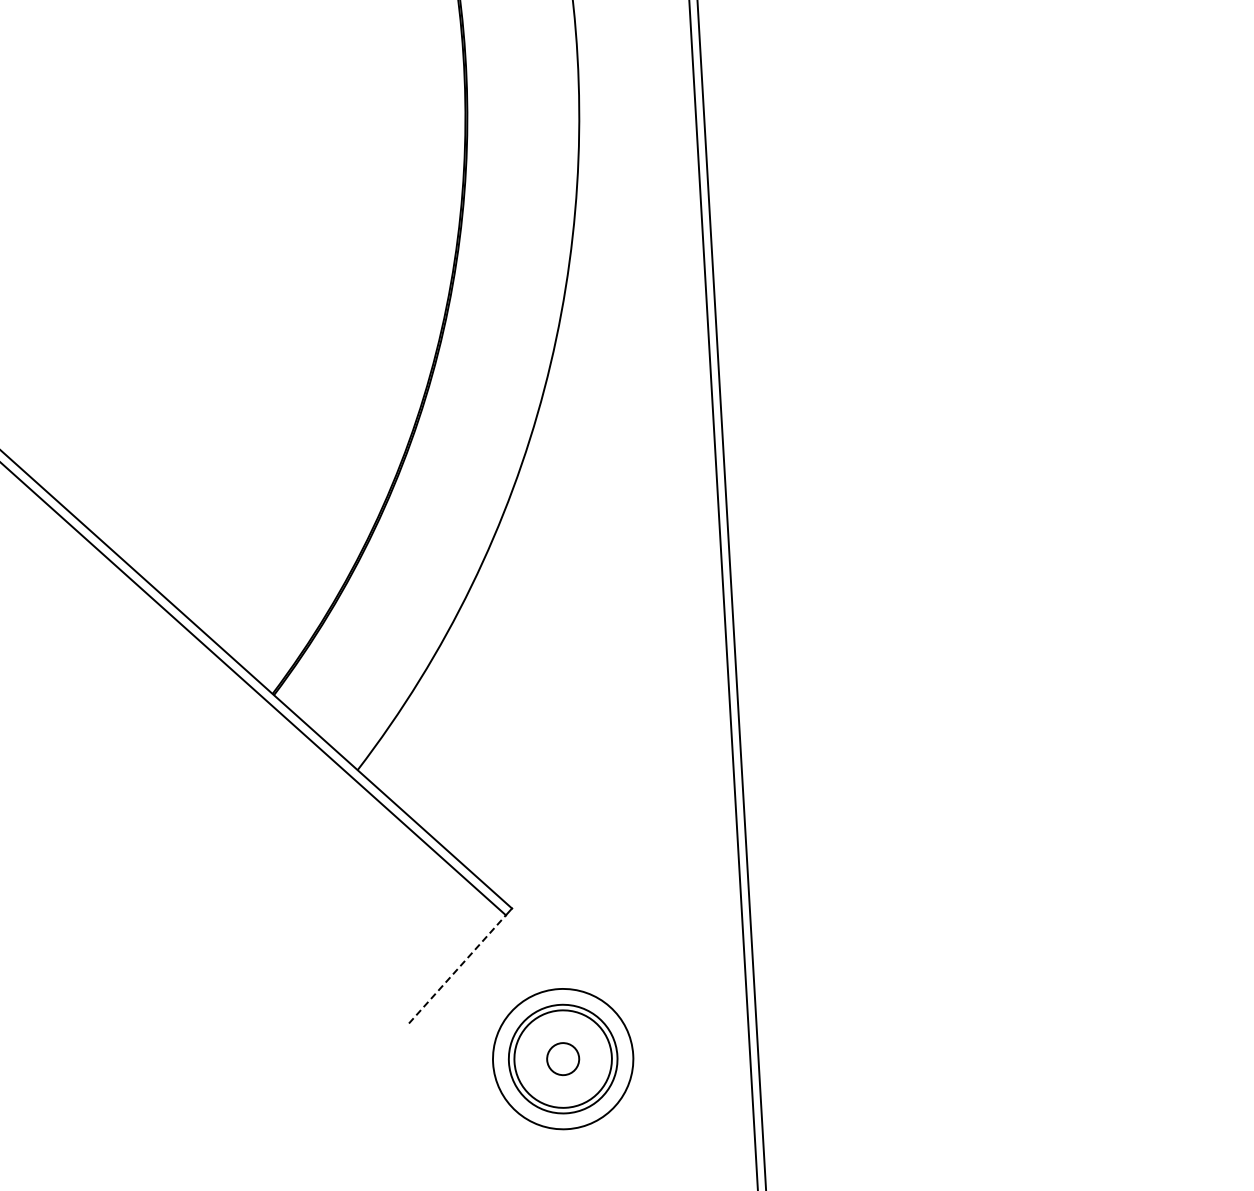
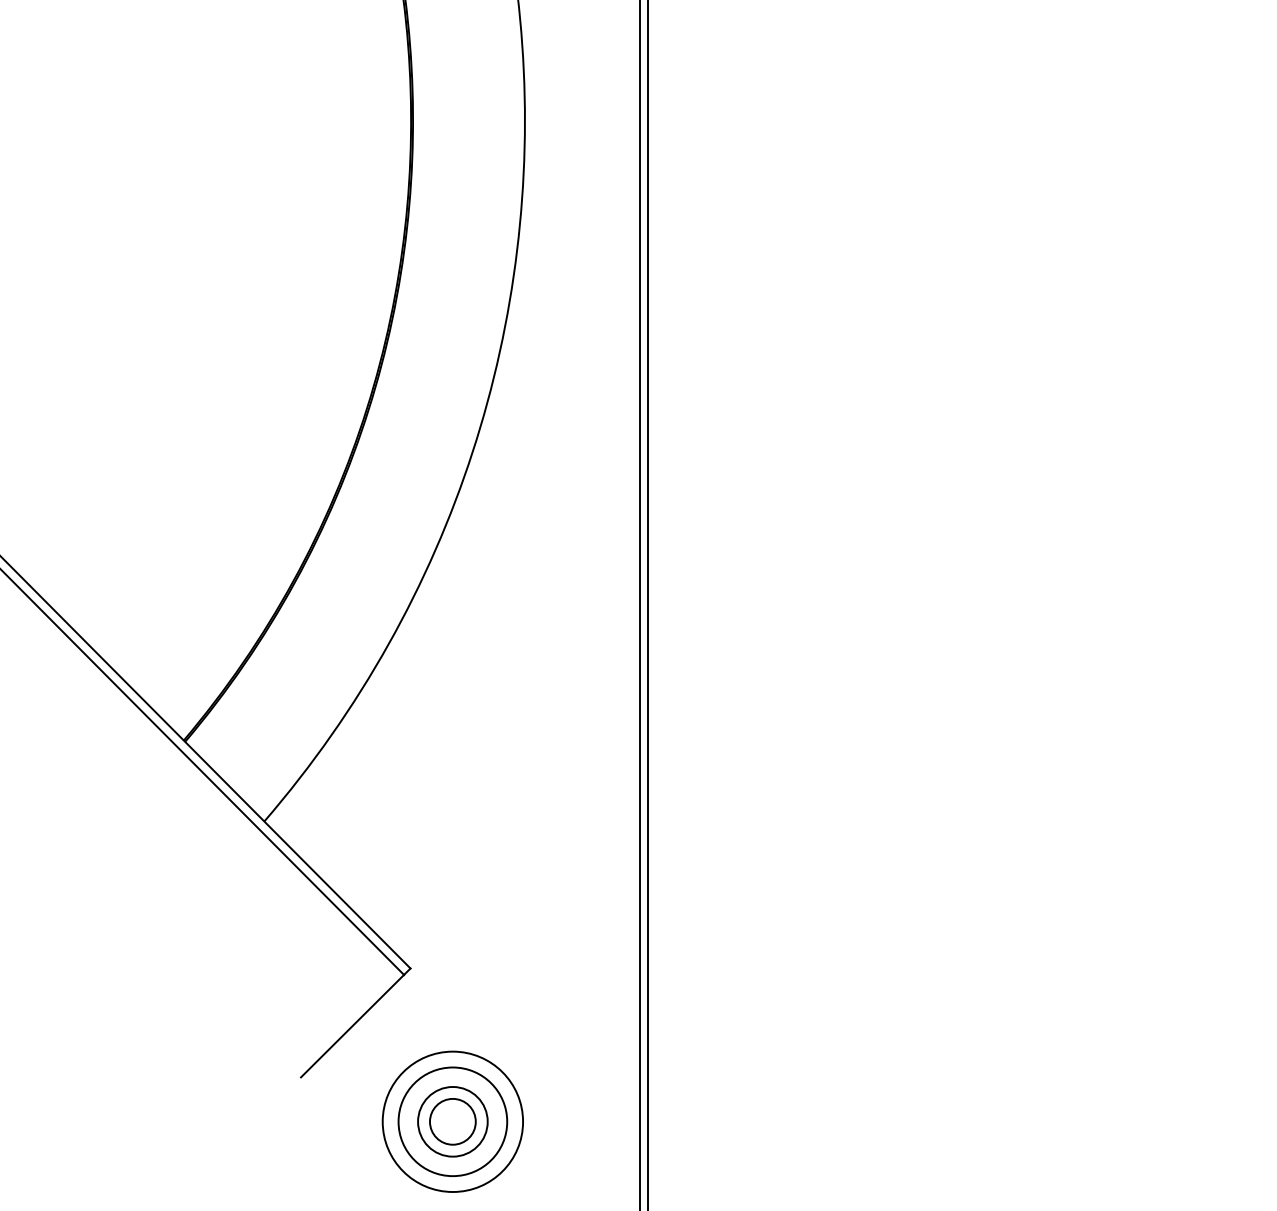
line: (457, 969) -> (352, 1026), dashed -> solid
circle: (562, 1058) -> (452, 1121), size x0.71
circle: (562, 1058) -> (452, 1121), size x1.43

